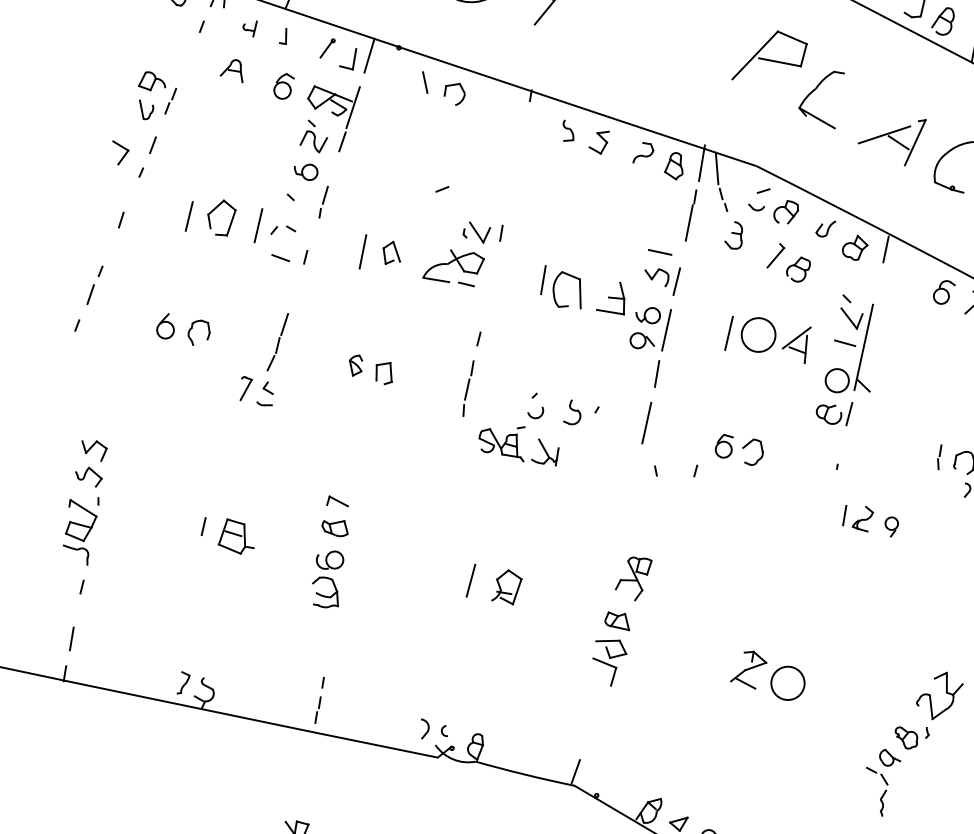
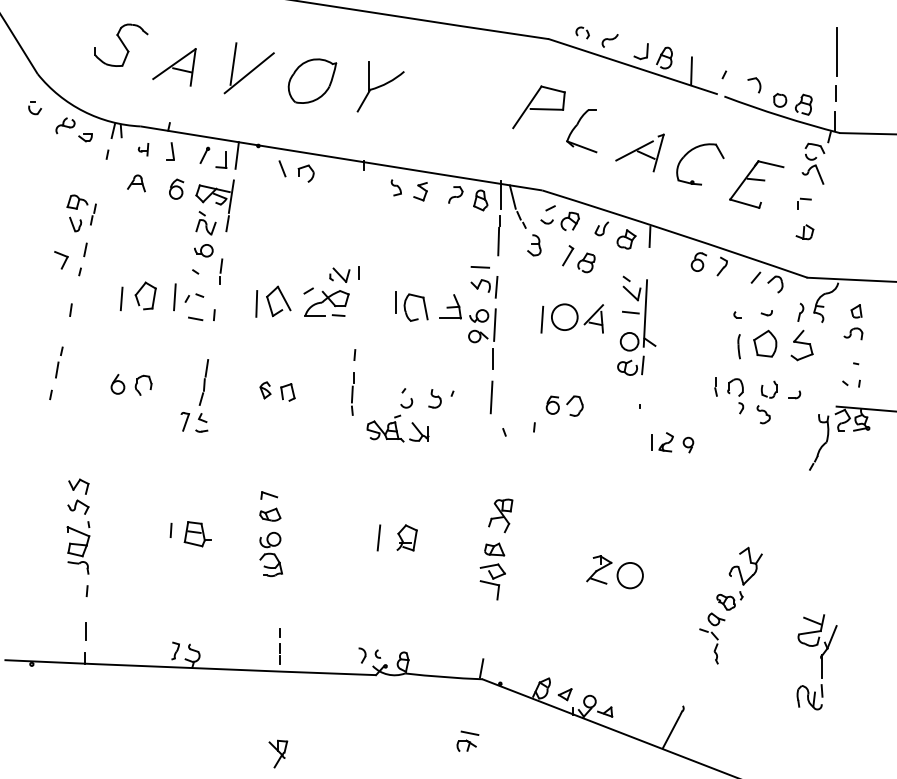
part: (284, 36) -> (170, 151), size x1.43
line: (442, 188) -> (308, 290), moved
part: (391, 253) -> (278, 301), size x1.67

